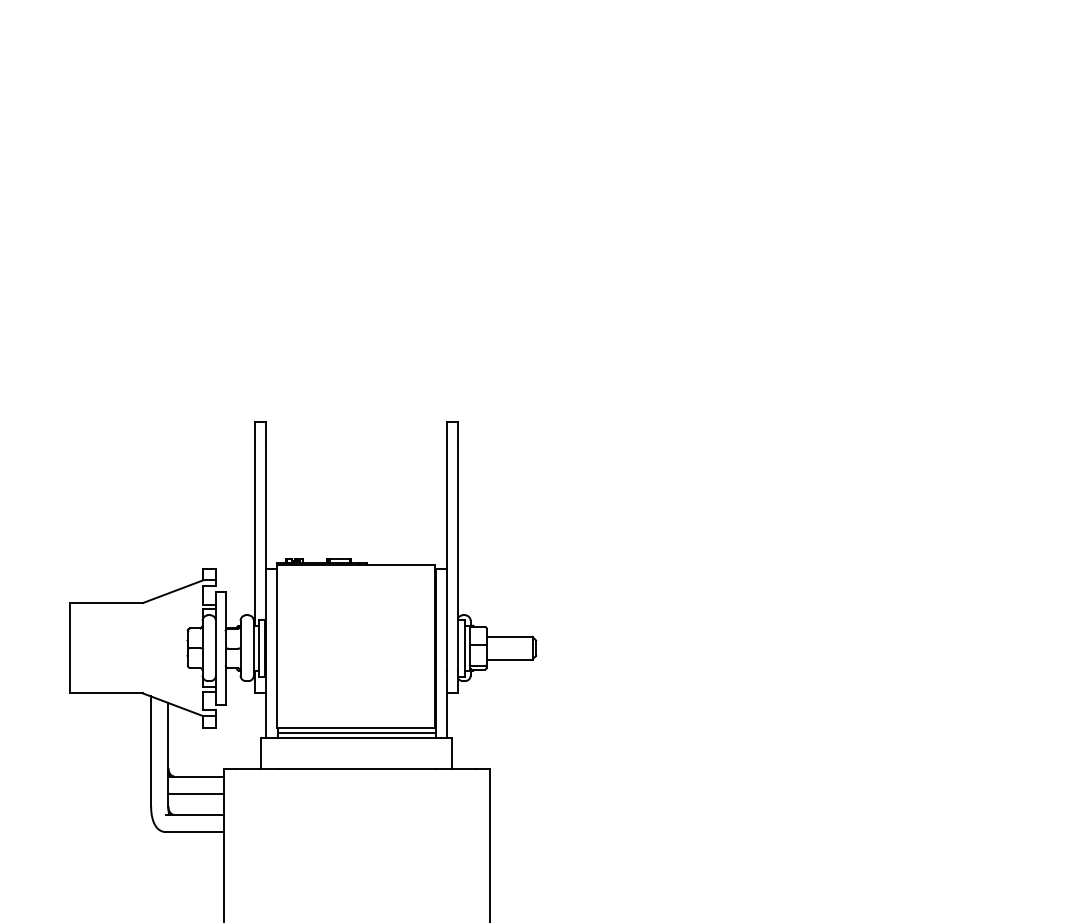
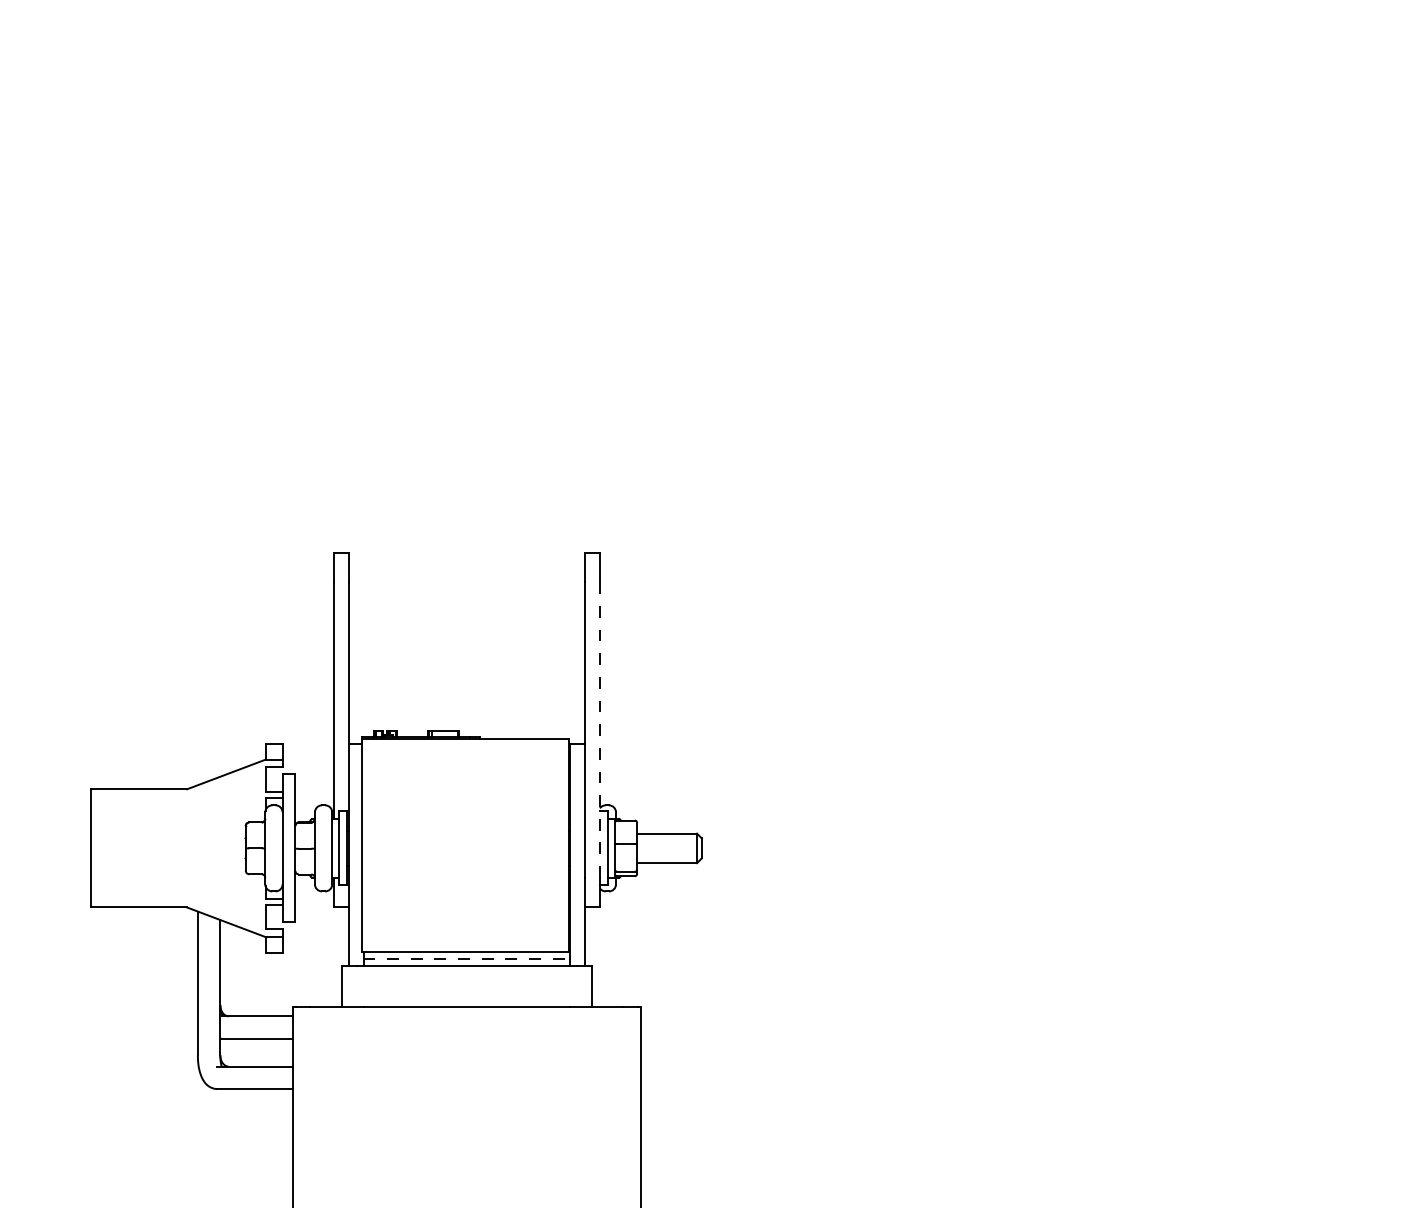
line: (458, 558) -> (599, 730), solid -> dashed
line: (357, 732) -> (467, 958), solid -> dashed

